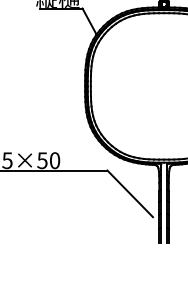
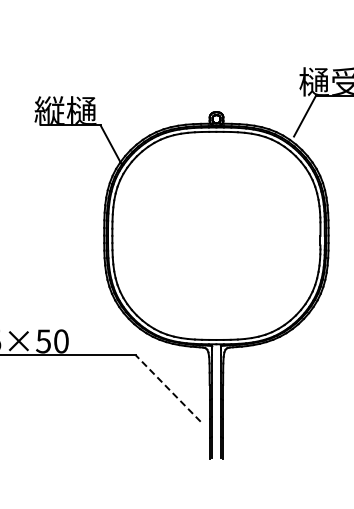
line: (129, 193) -> (167, 388), solid -> dashed

